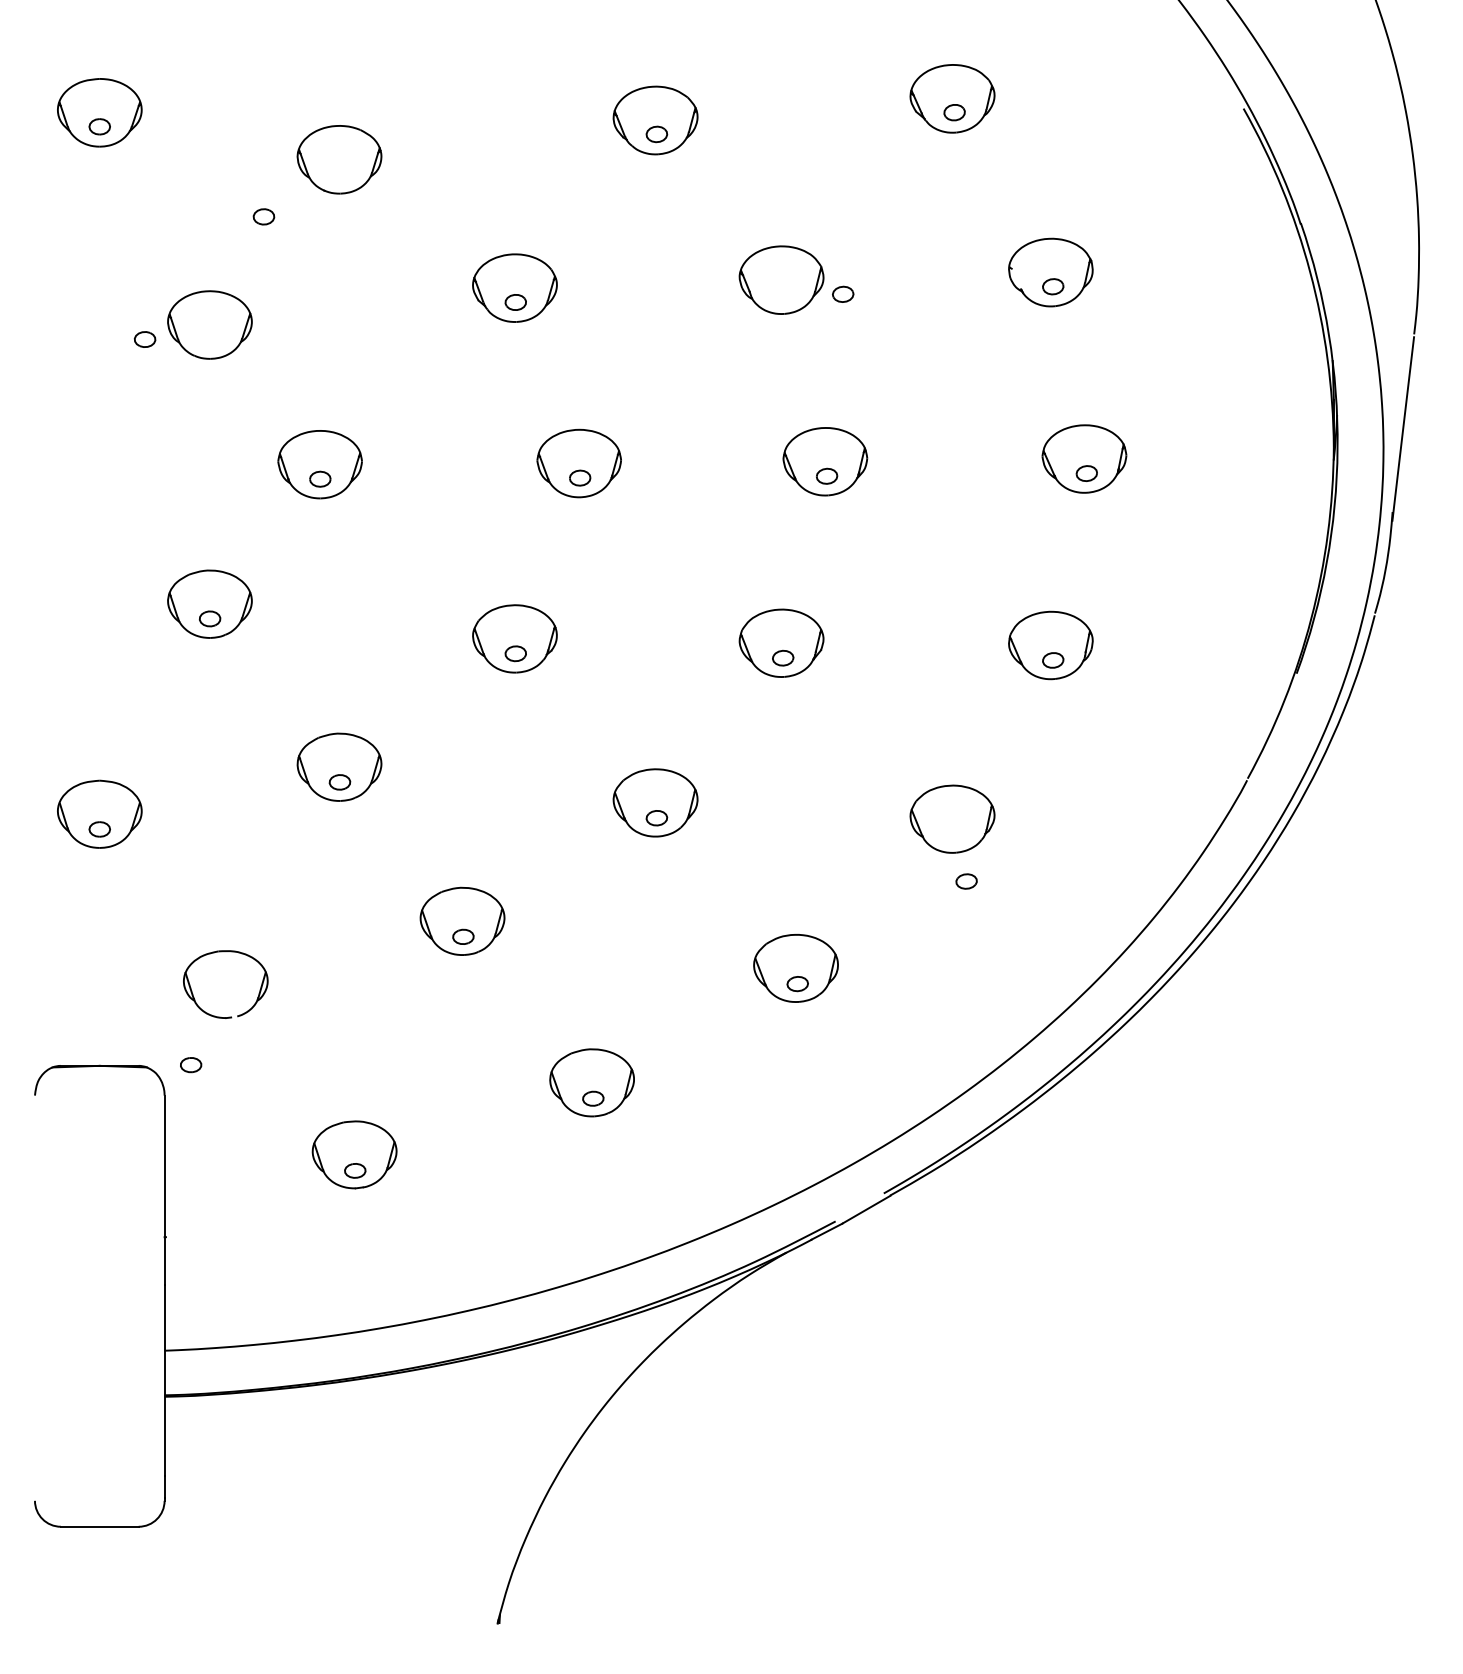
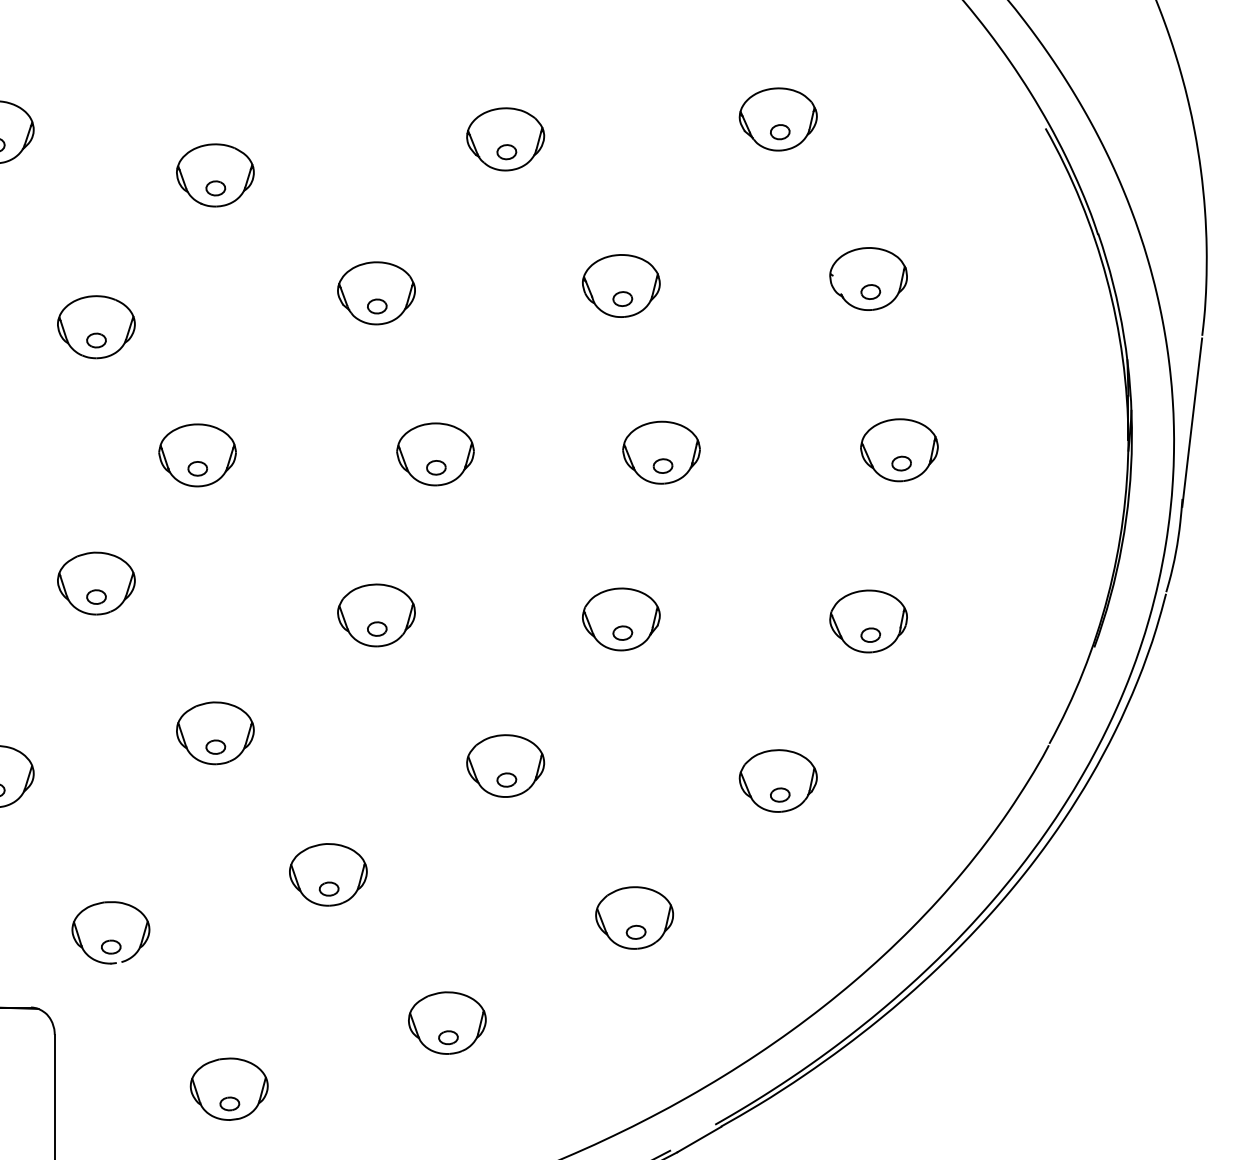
part: (263, 216) -> (215, 188), moved
part: (843, 293) -> (623, 298), moved
part: (144, 339) -> (95, 340), moved
part: (966, 881) -> (780, 795), moved
part: (191, 1065) -> (111, 947), moved

